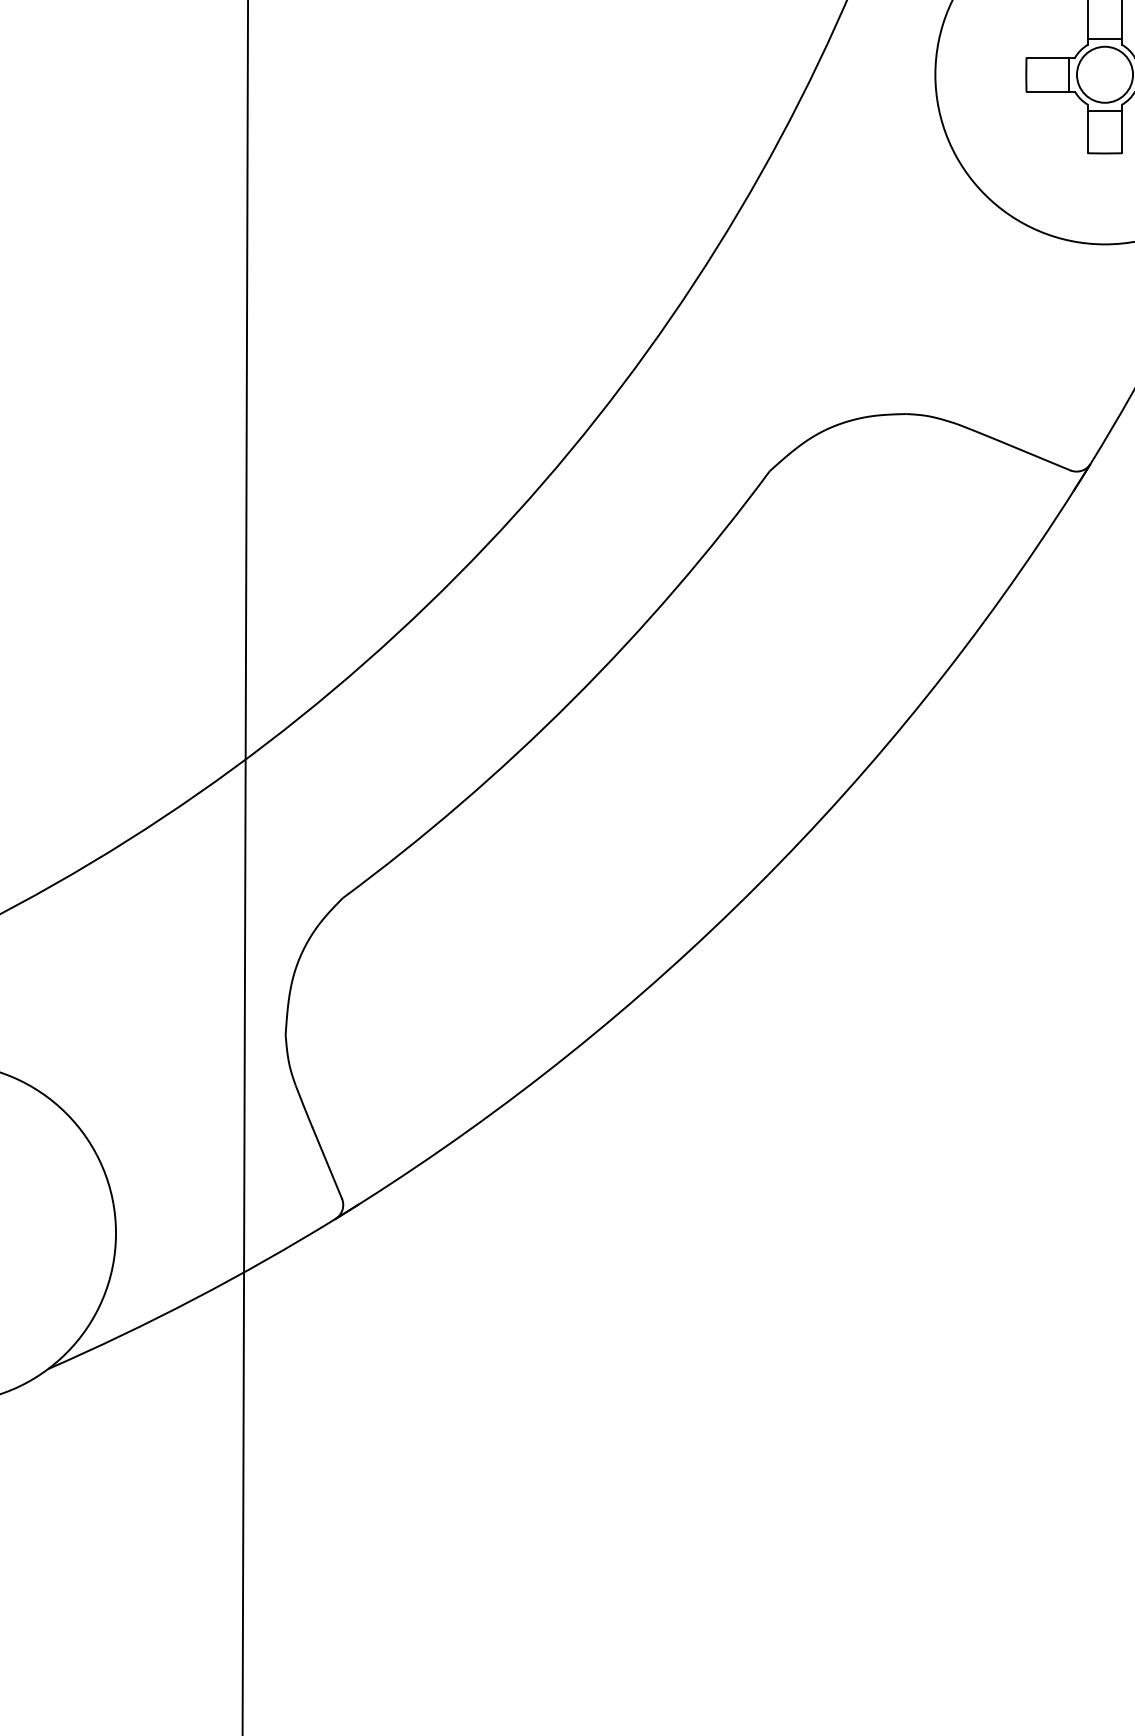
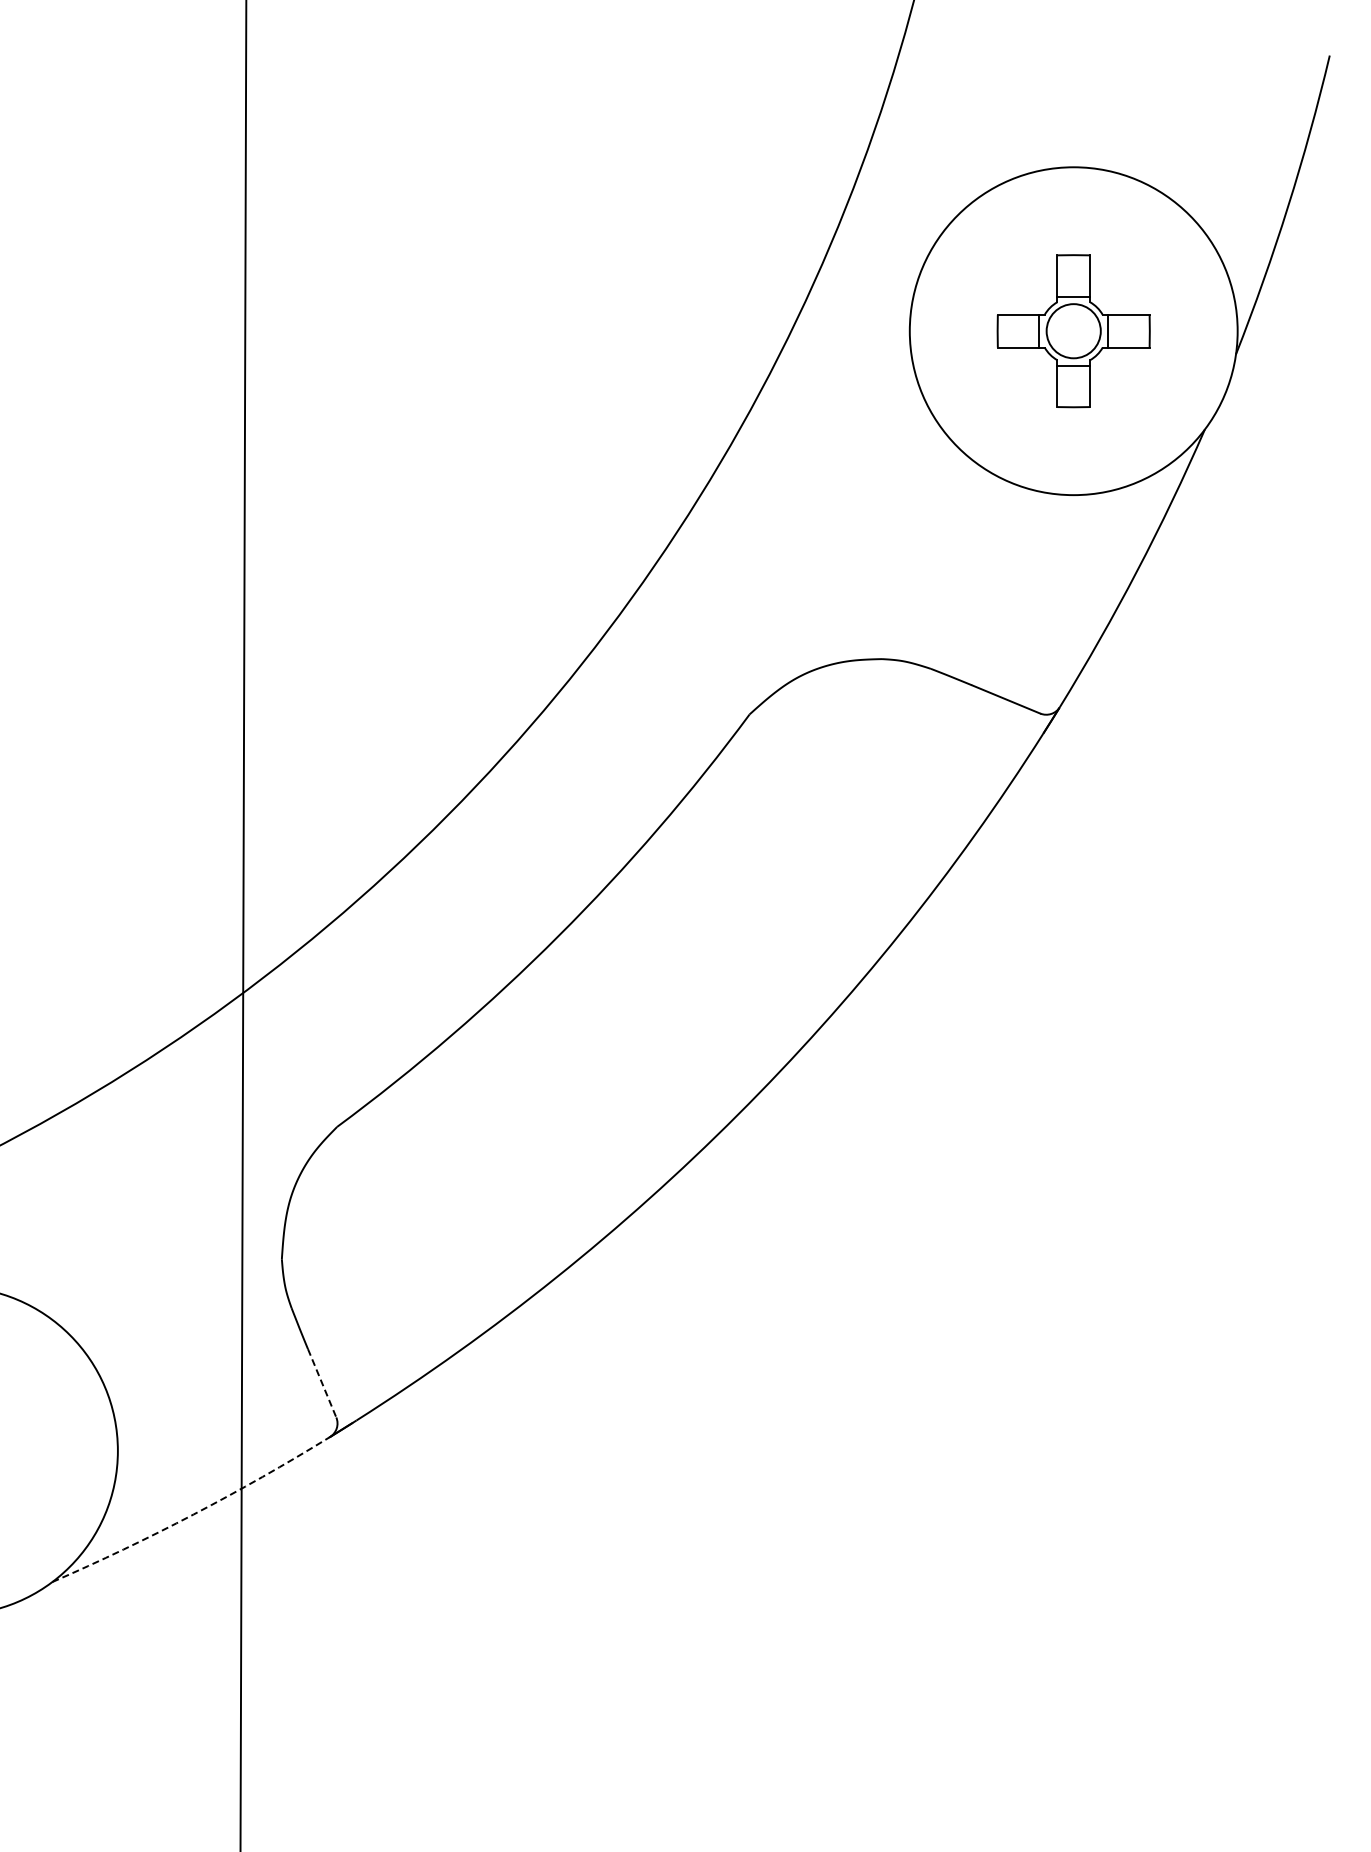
line: (327, 1163) -> (322, 1383), solid -> dashed
arc: (194, 1299) -> (193, 1514), solid -> dashed

